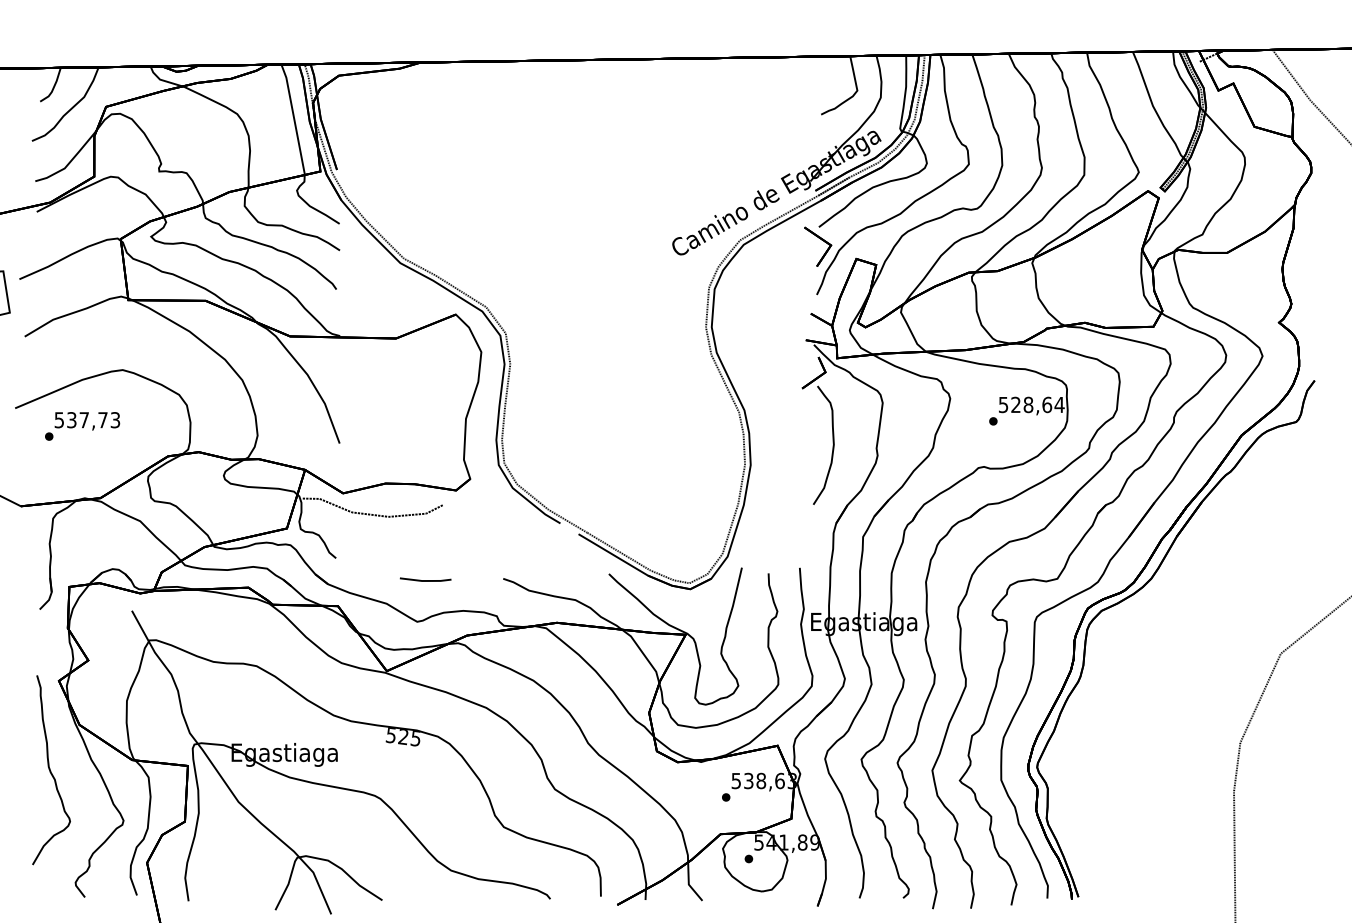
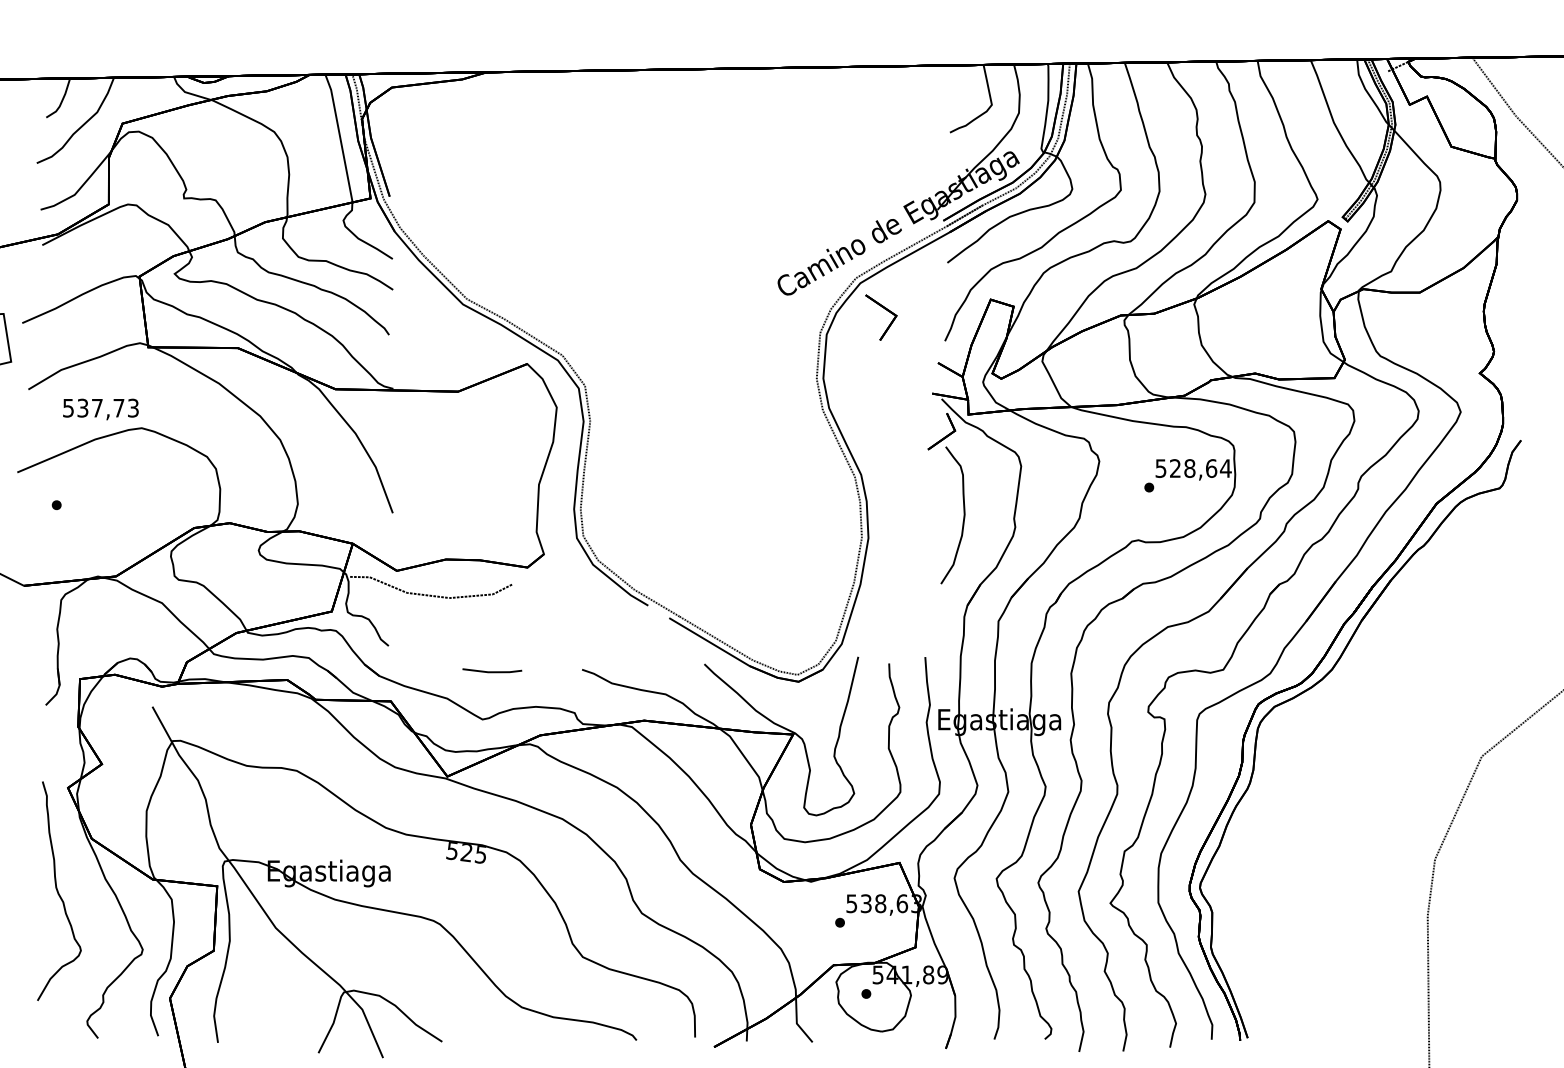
part: (823, 241) -> (887, 311), moved
text: (87, 421) -> (100, 409), moved

